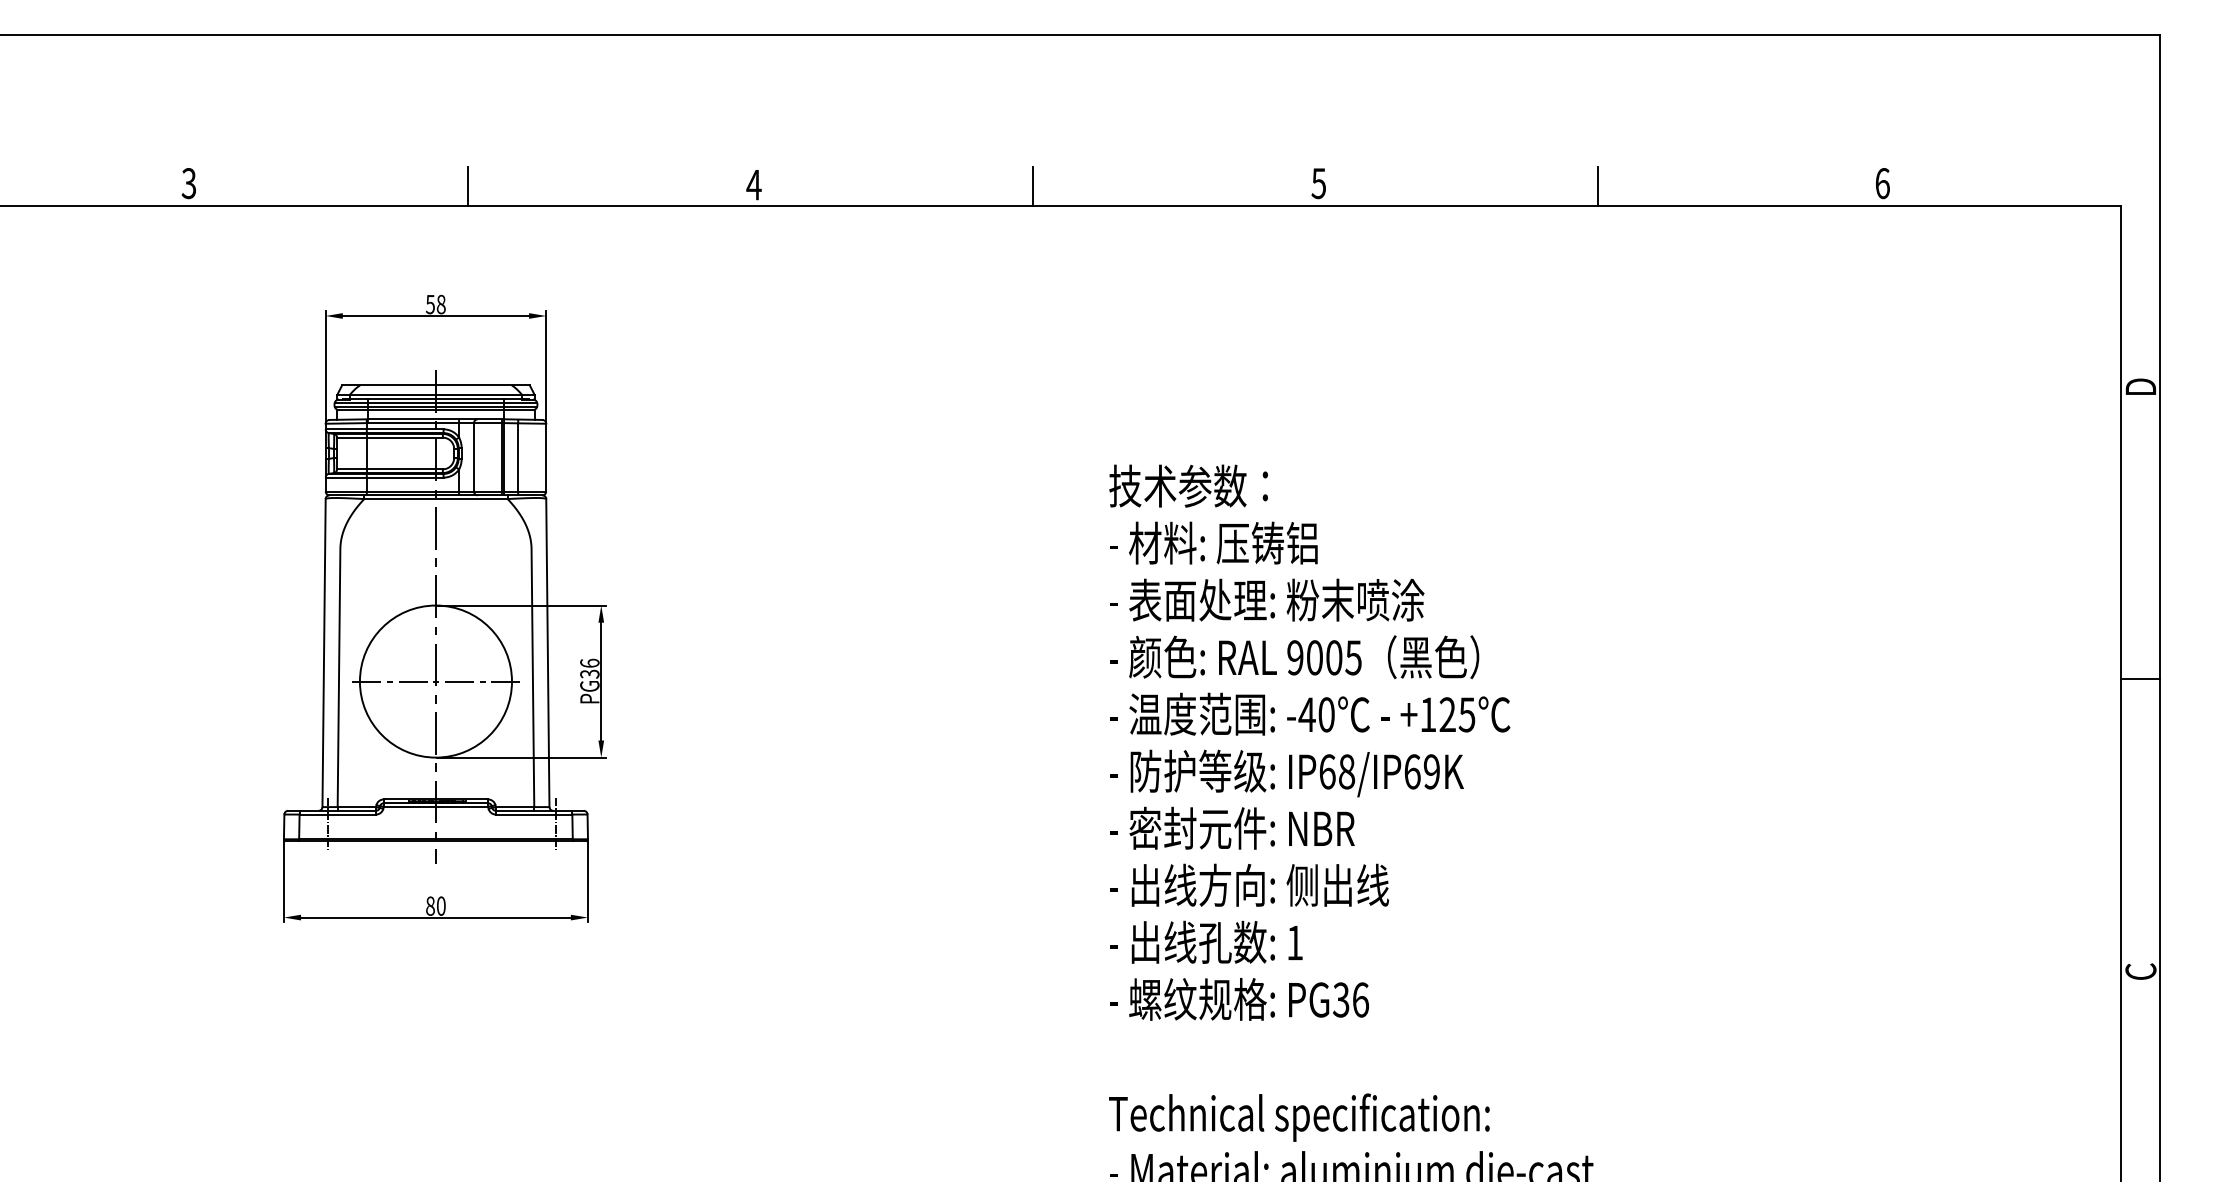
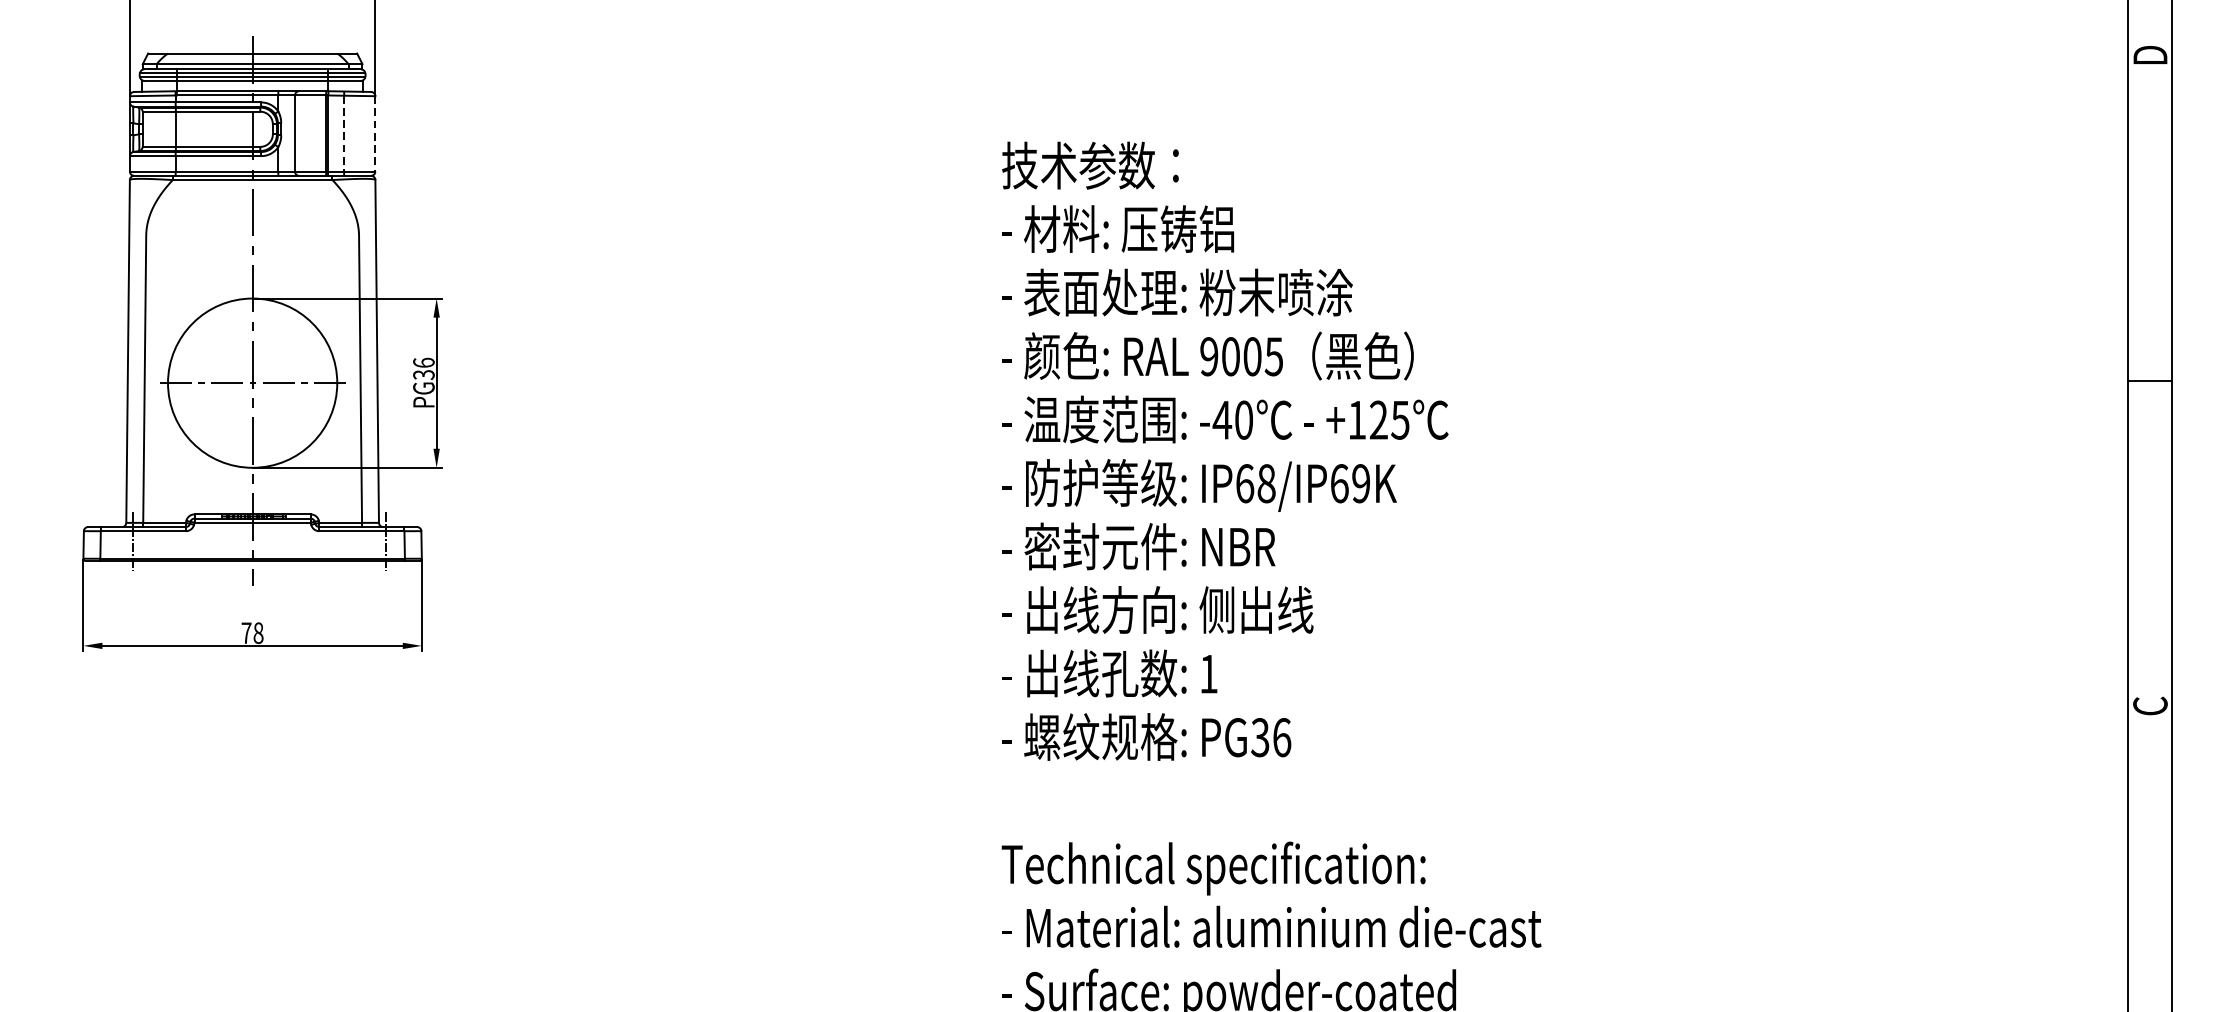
line: (518, 457) -> (344, 133), solid -> dashed
line: (546, 457) -> (375, 133), solid -> dashed
text: (435, 905) -> (252, 632), 80 -> 78

